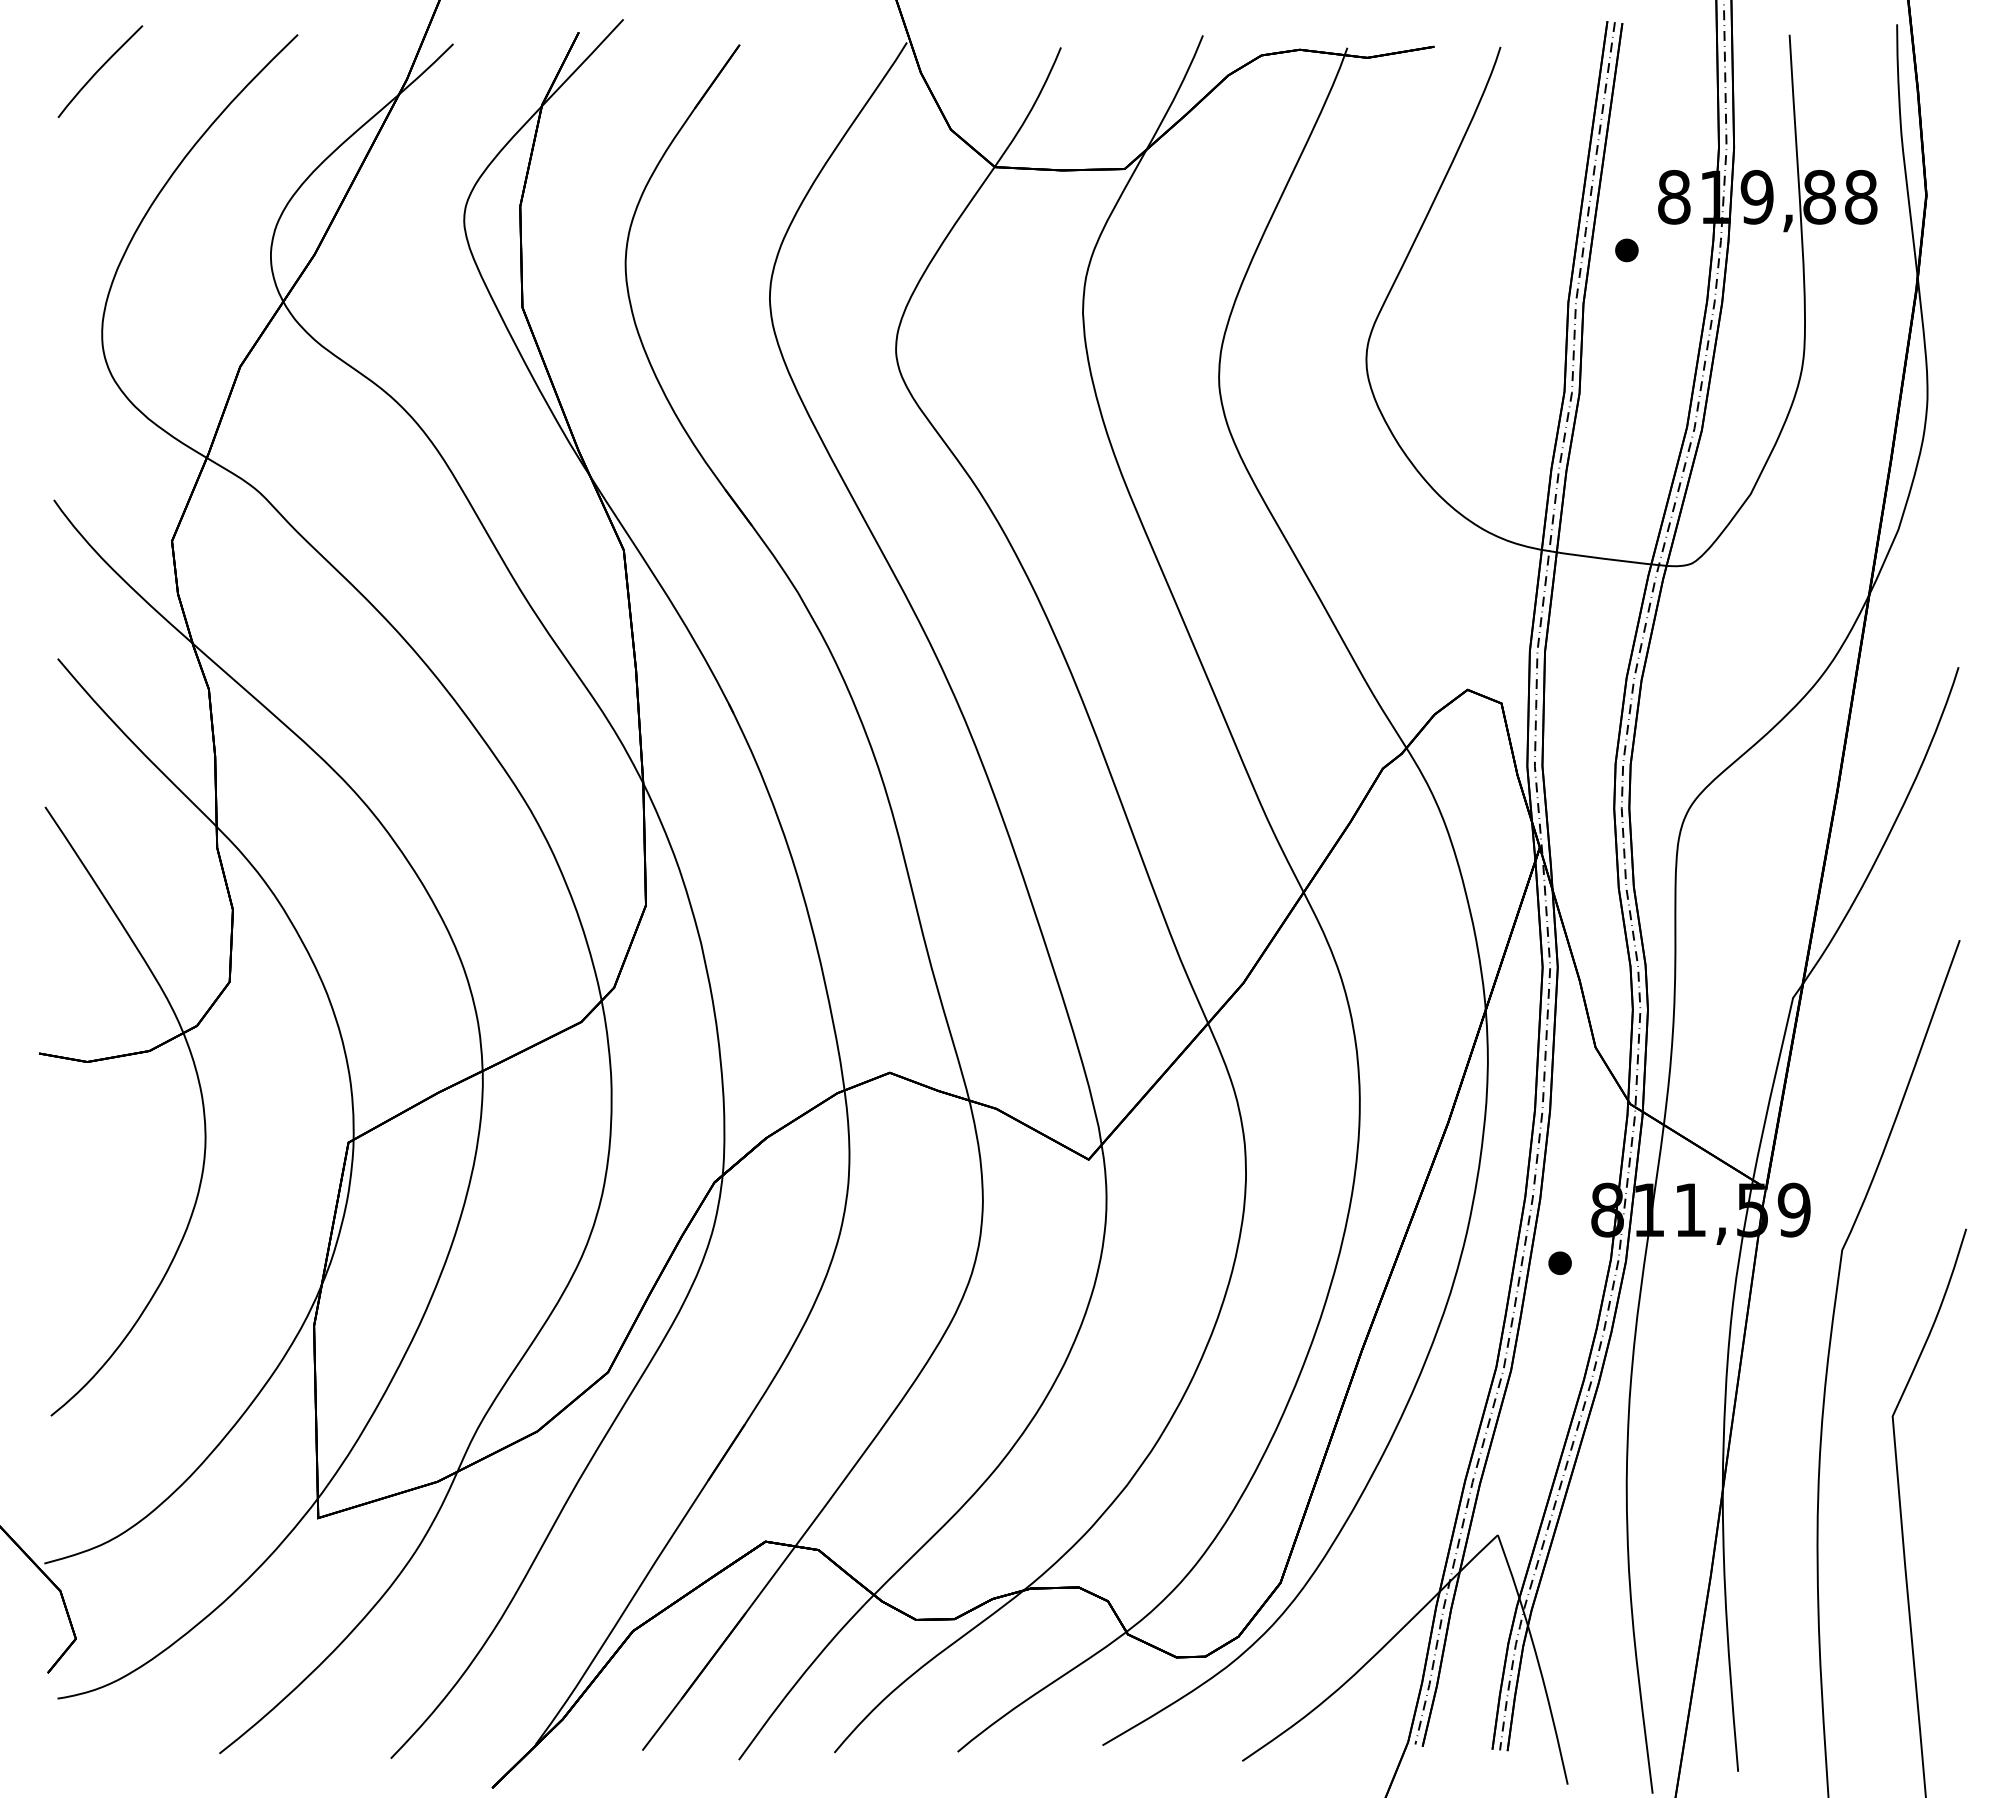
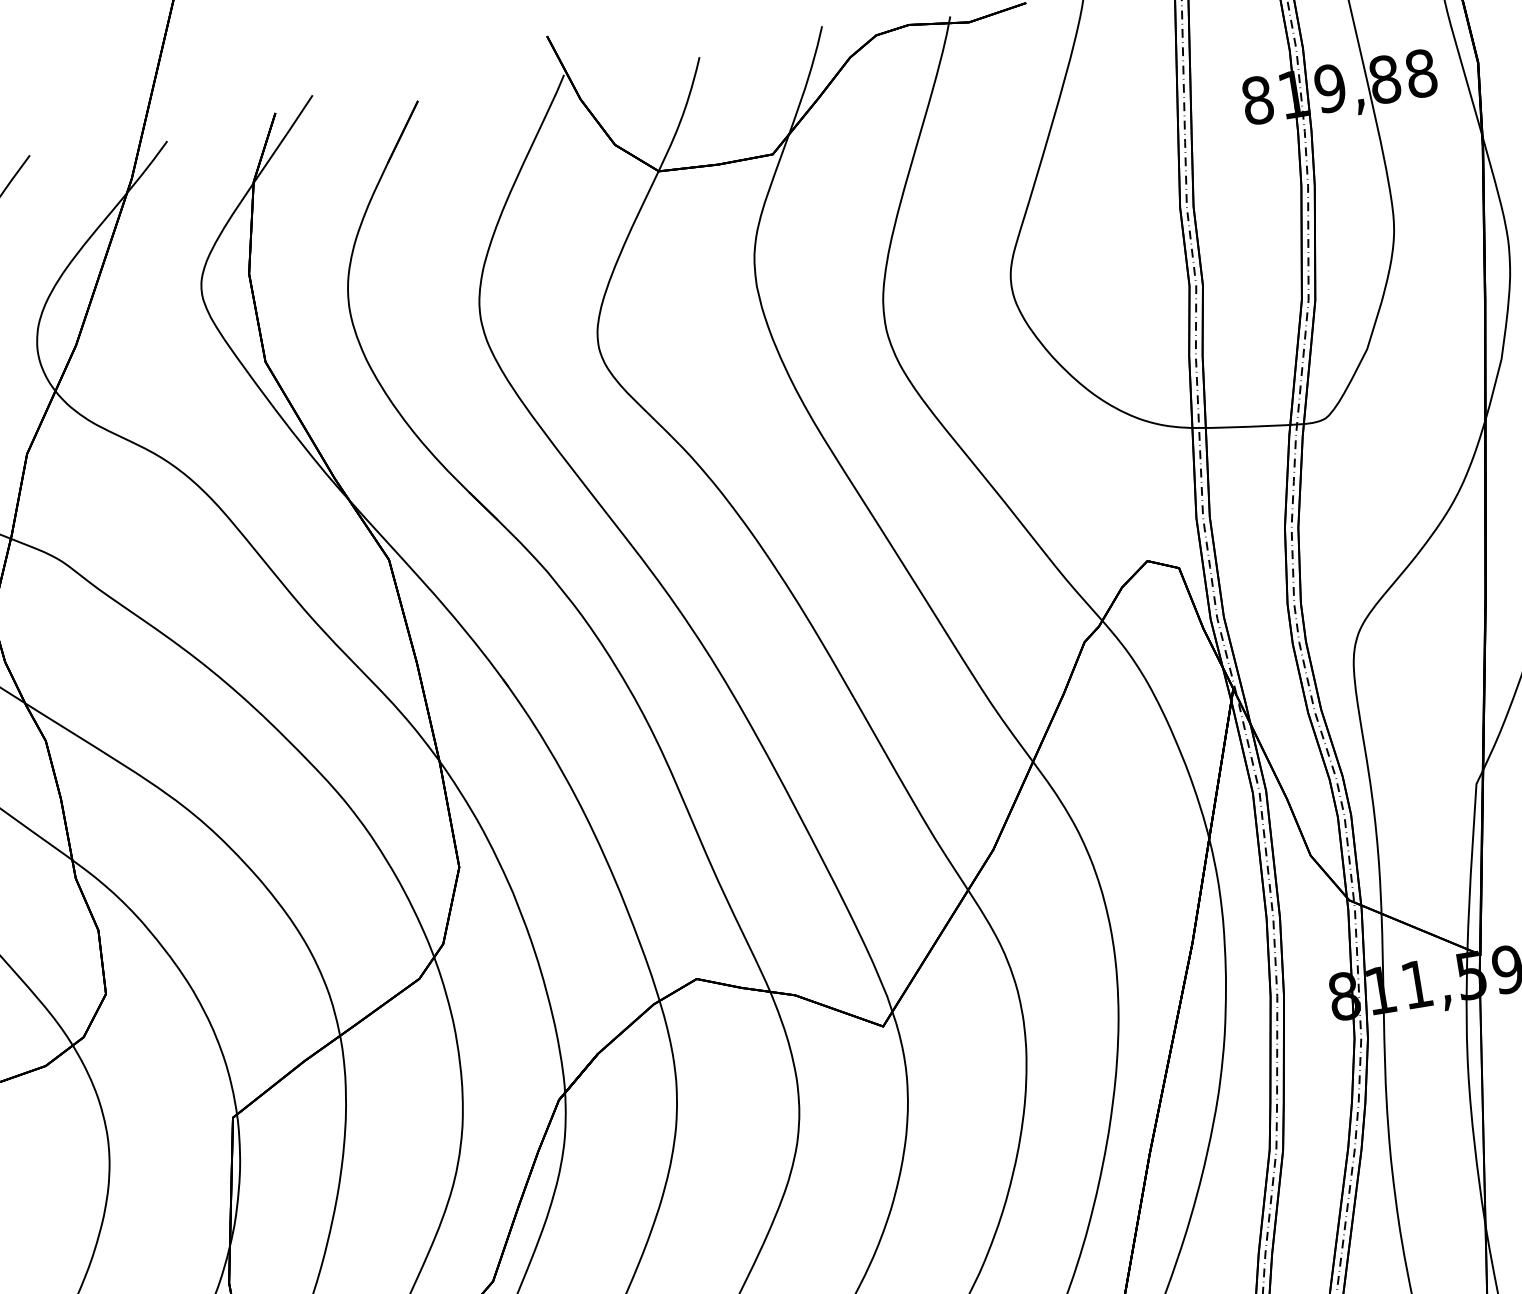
part: (1626, 250) -> (1223, 153), removed
part: (1559, 1262) -> (1309, 1049), removed

